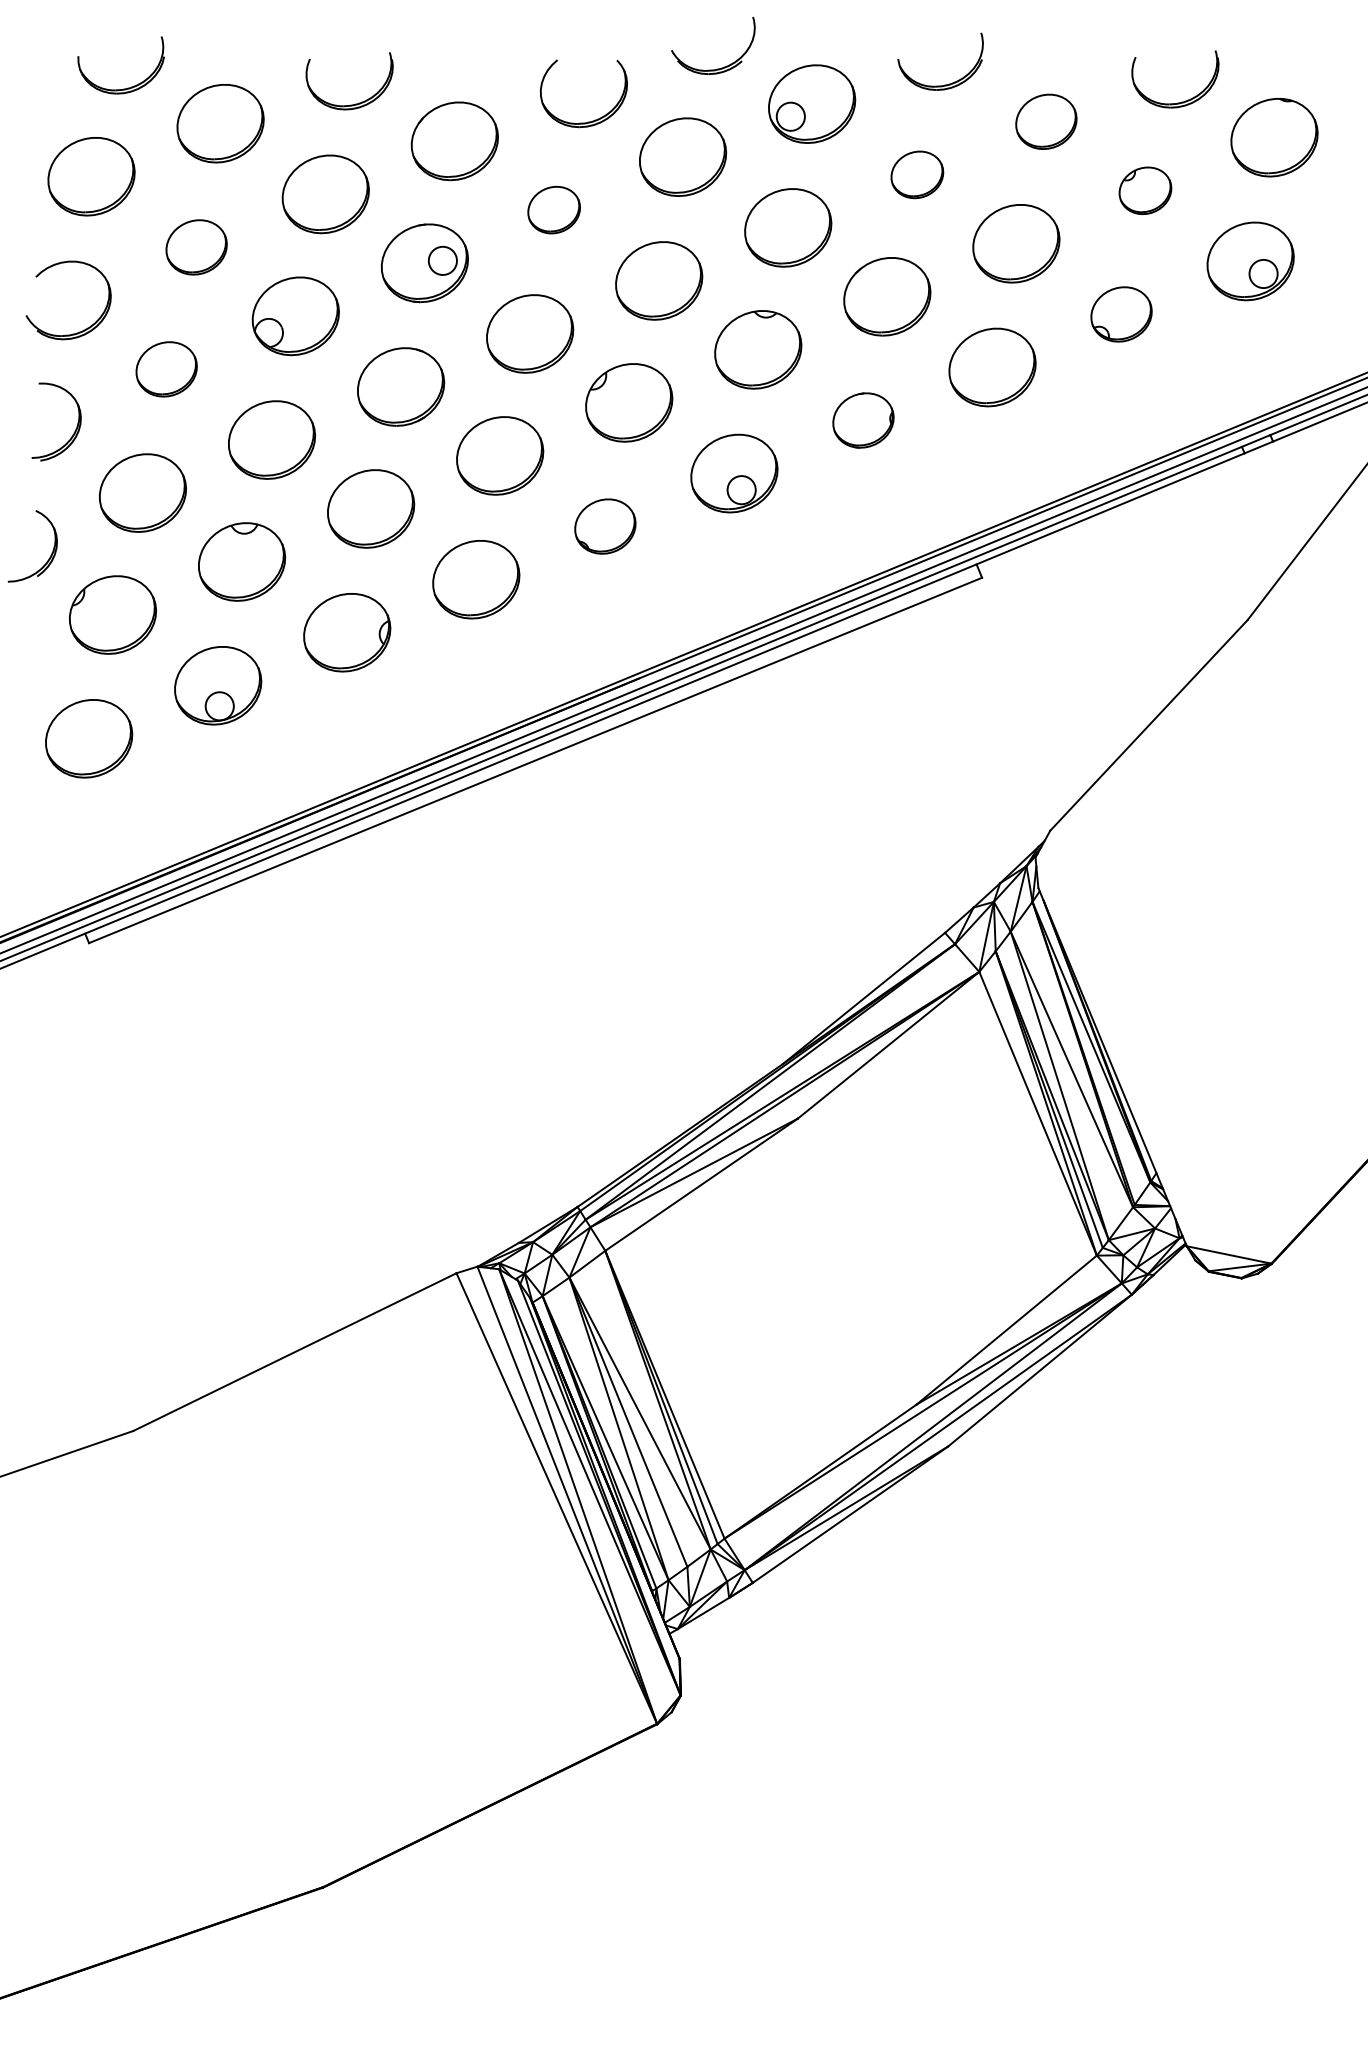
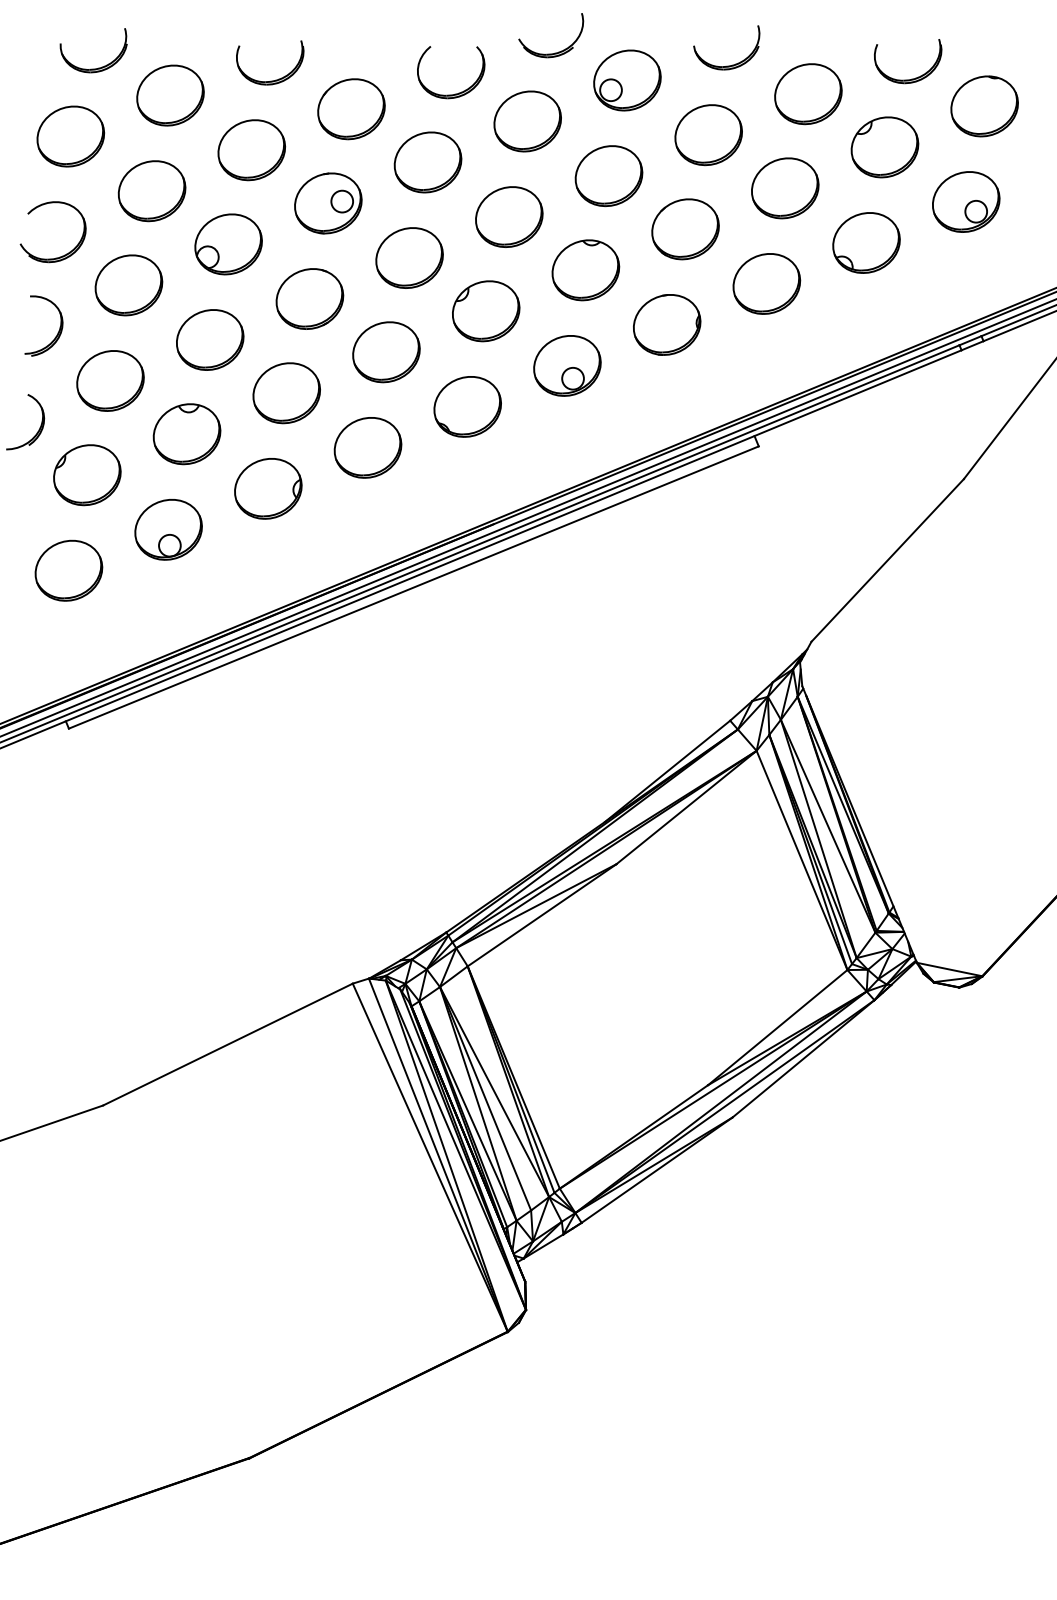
part: (1046, 121) -> (808, 93), size x1.43
part: (917, 174) -> (708, 134), size x1.67
part: (1145, 190) -> (885, 147), size x1.67
part: (554, 209) -> (428, 161), size x1.67
part: (196, 247) -> (151, 191), size x1.43
part: (1121, 314) -> (866, 243), size x1.43
part: (166, 369) -> (128, 285), size x1.43
part: (863, 420) -> (667, 324), size x1.43
part: (605, 526) -> (467, 406), size x1.43

